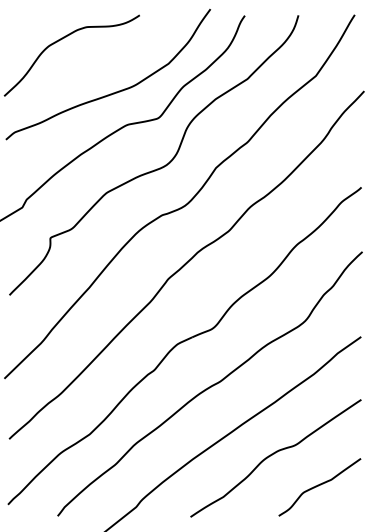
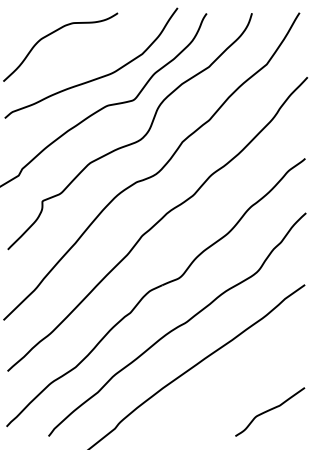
curve: (274, 454) -> (231, 384), removed

